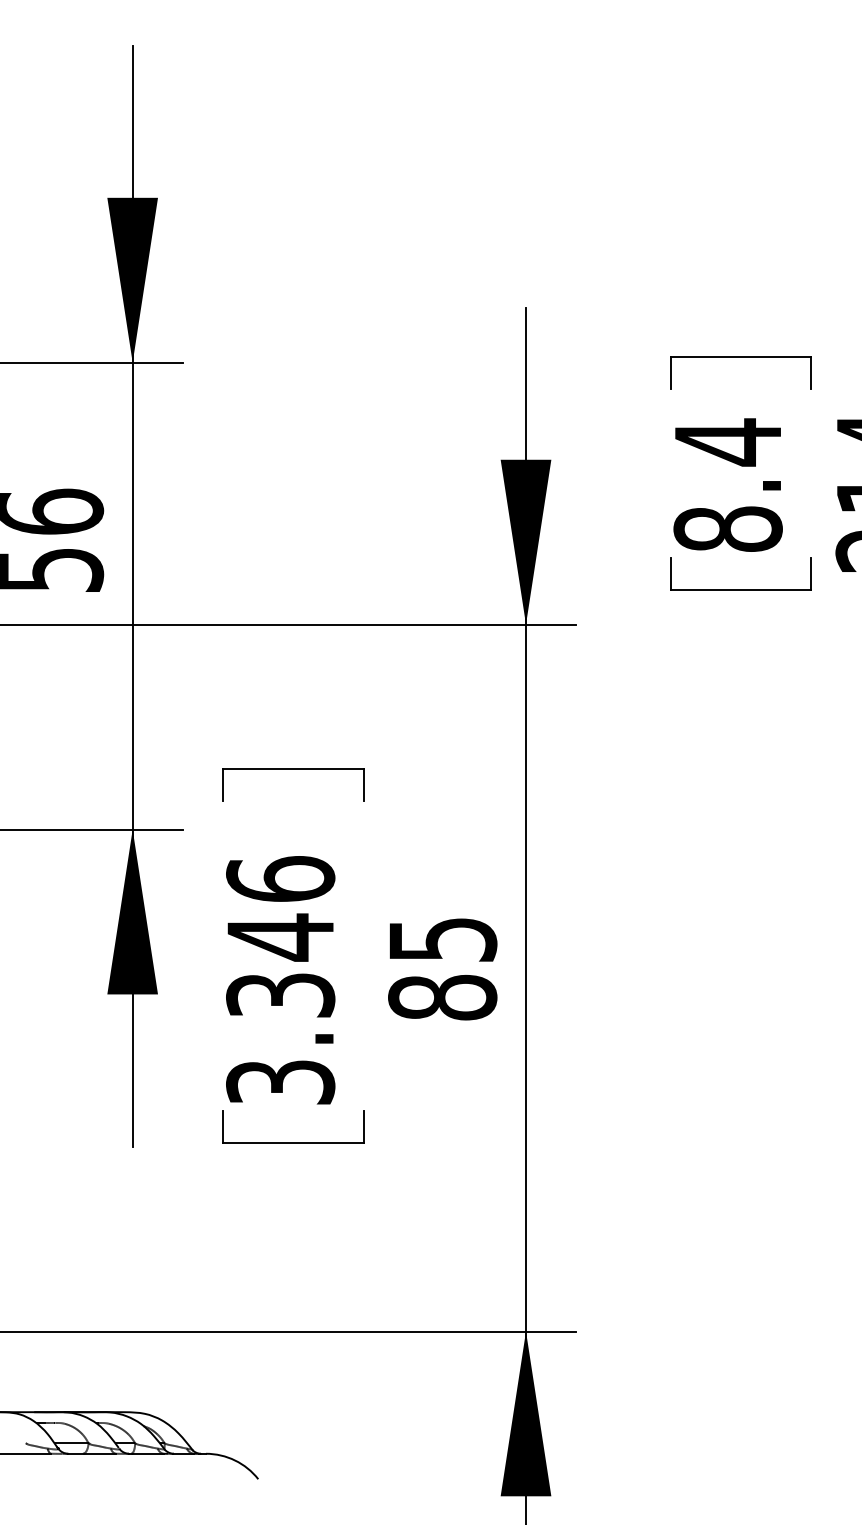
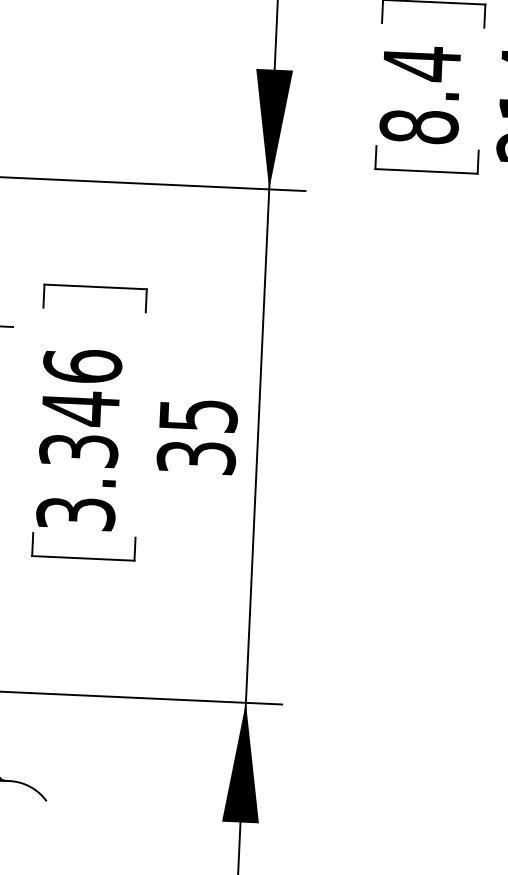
text: (442, 997) -> (196, 457), 85 -> 35

